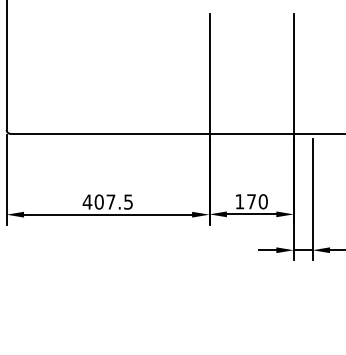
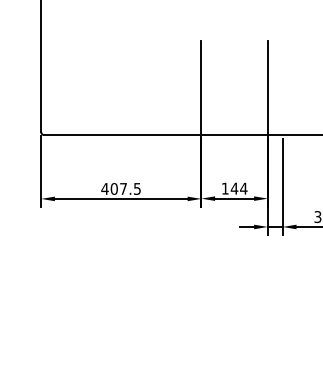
text: (256, 201) -> (238, 188), 170 -> 144

